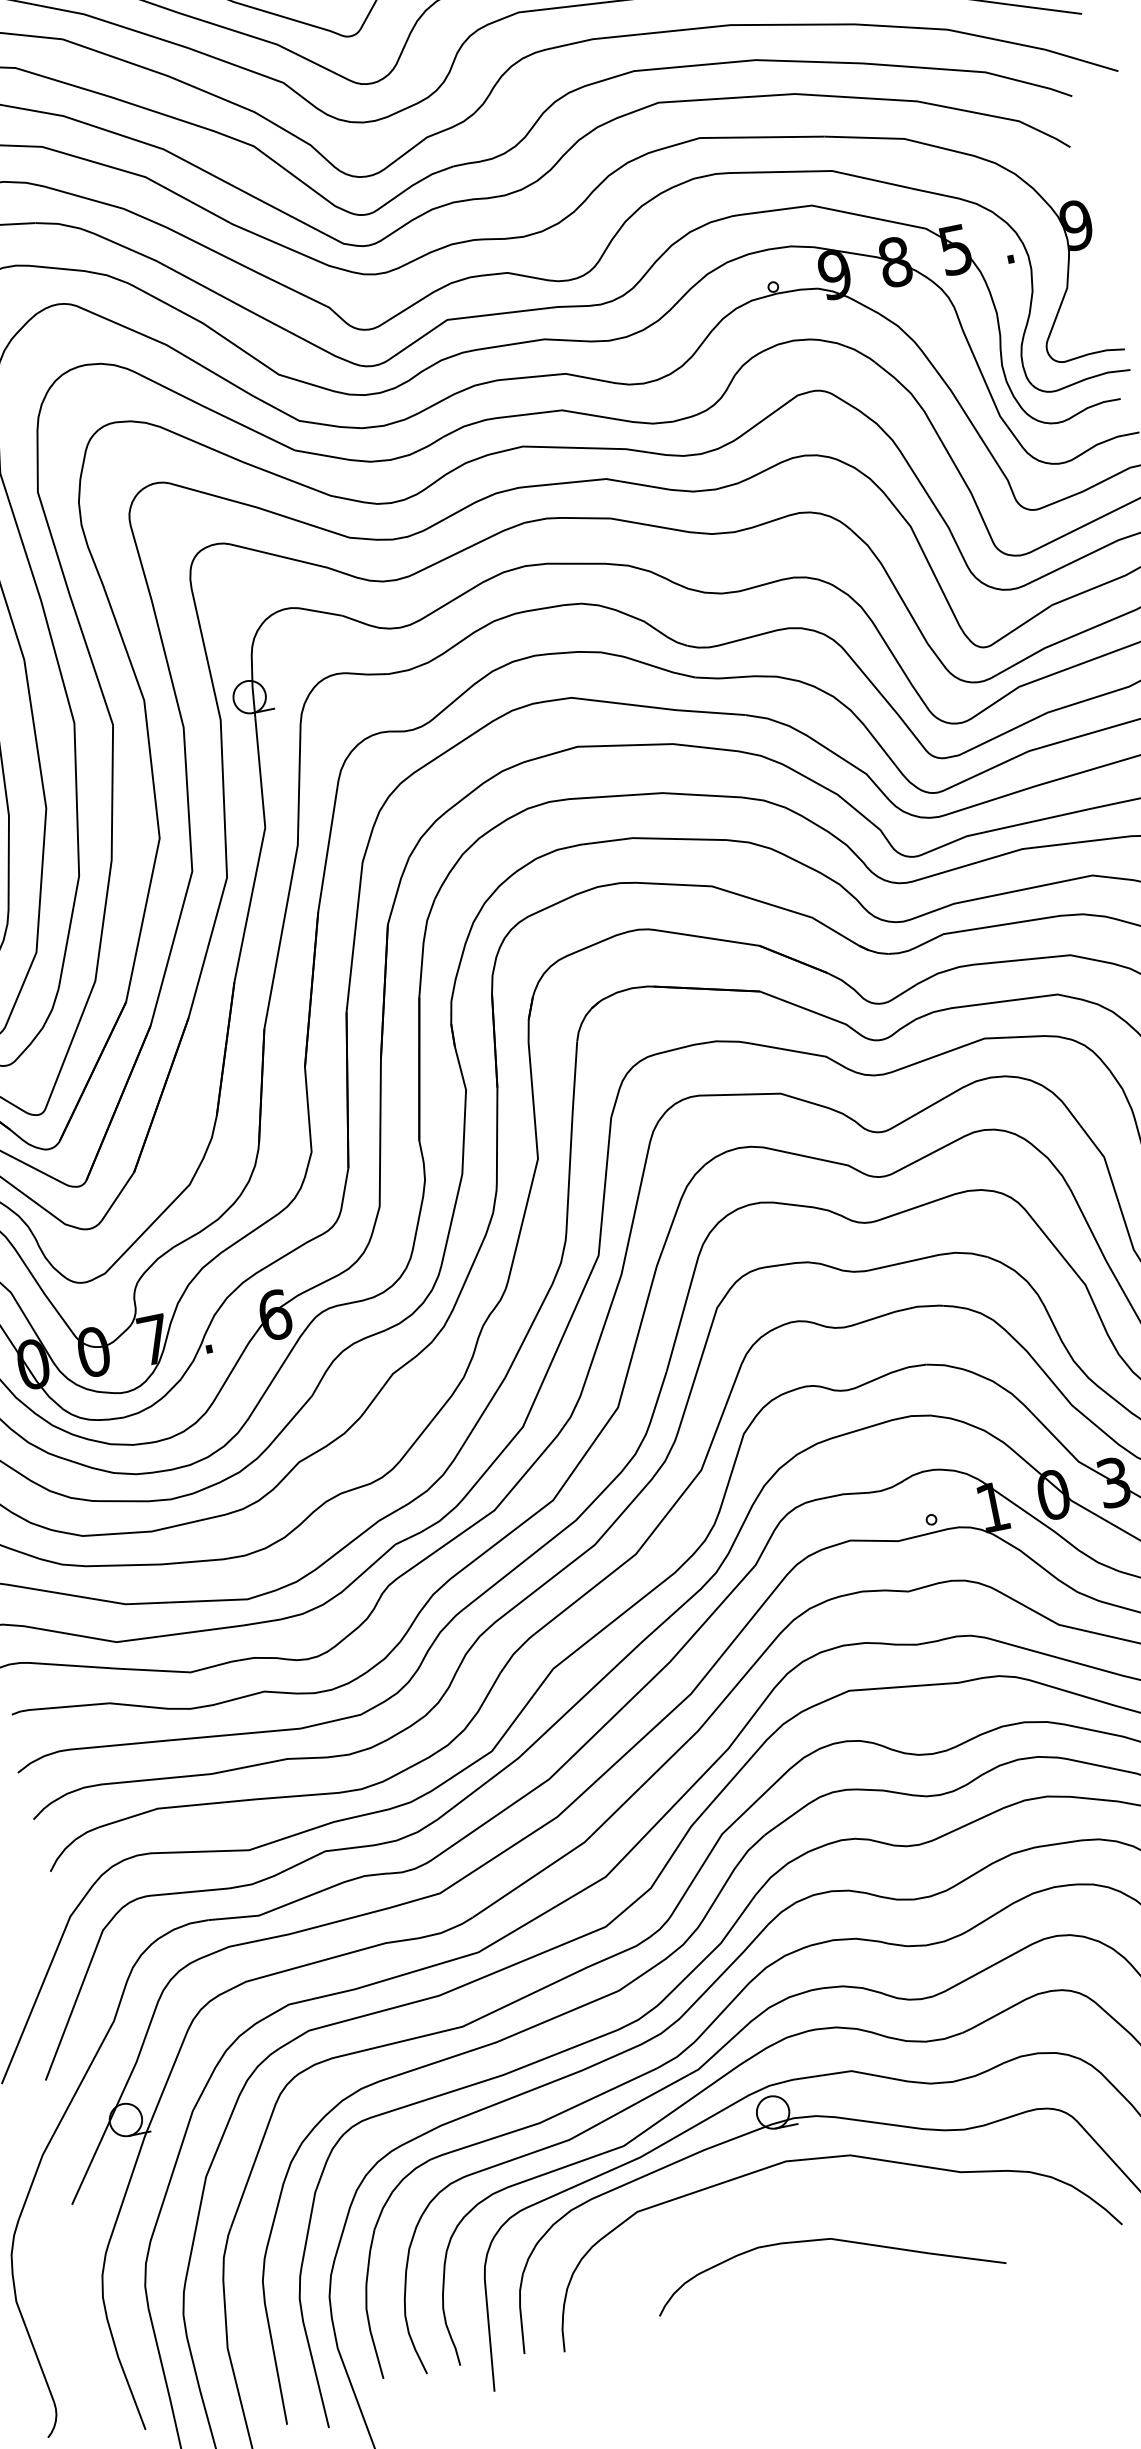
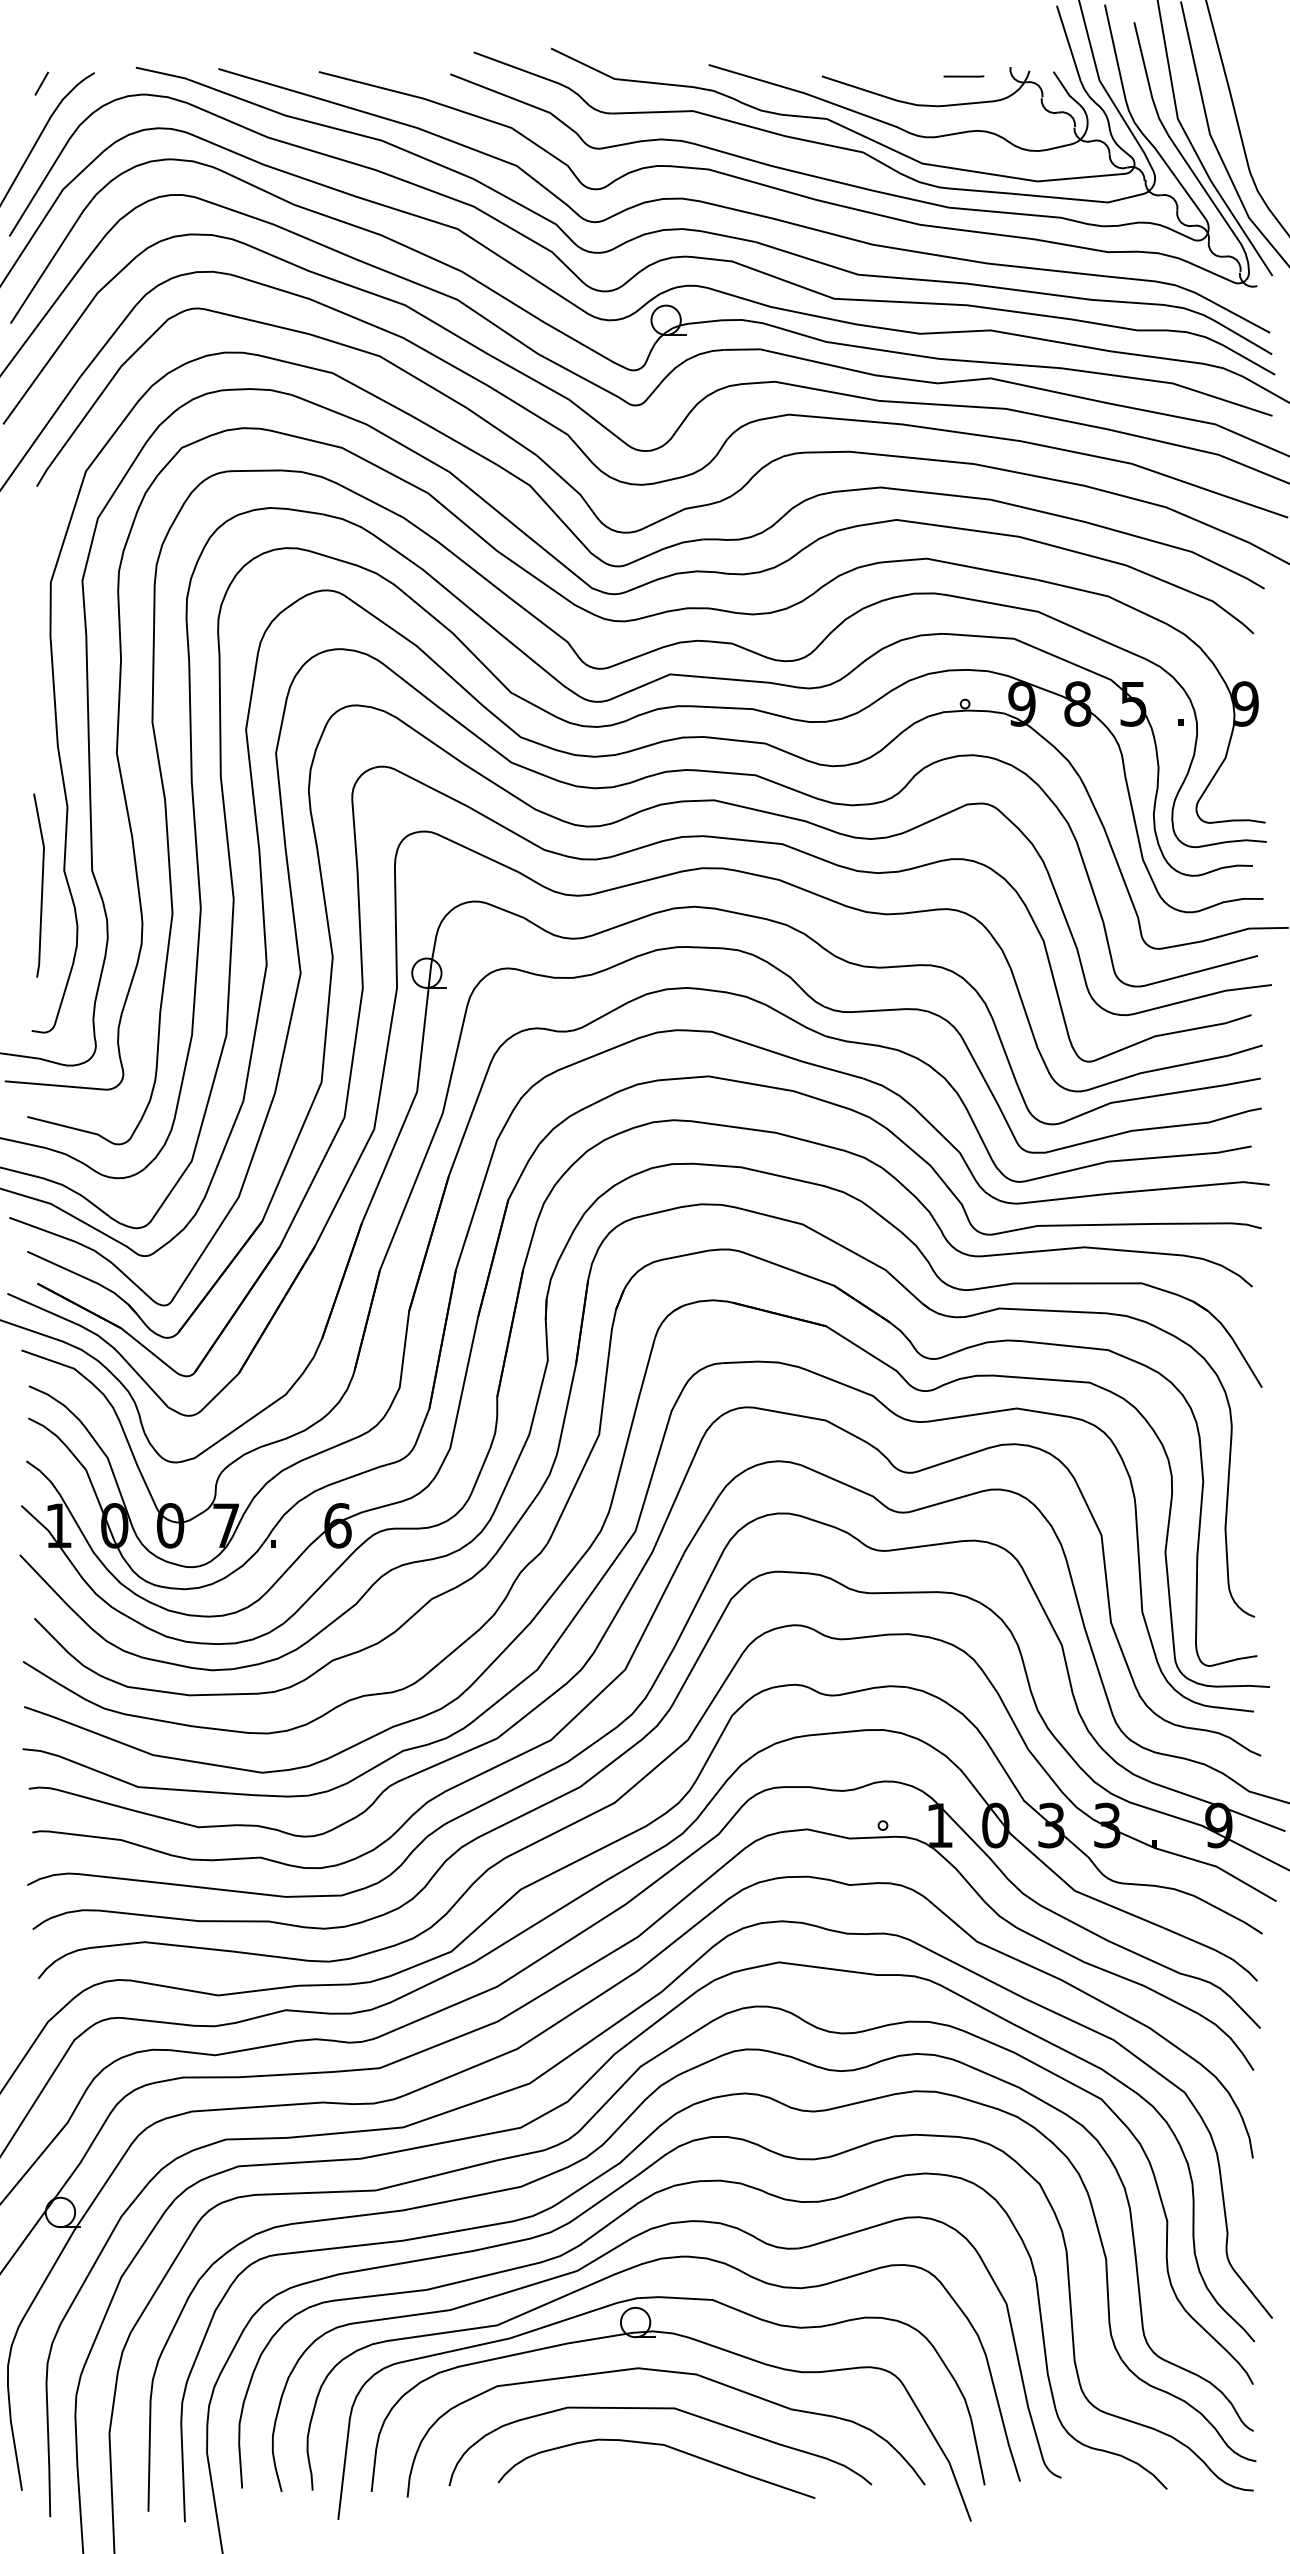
curve: (819, 2201) -> (660, 2409), added

